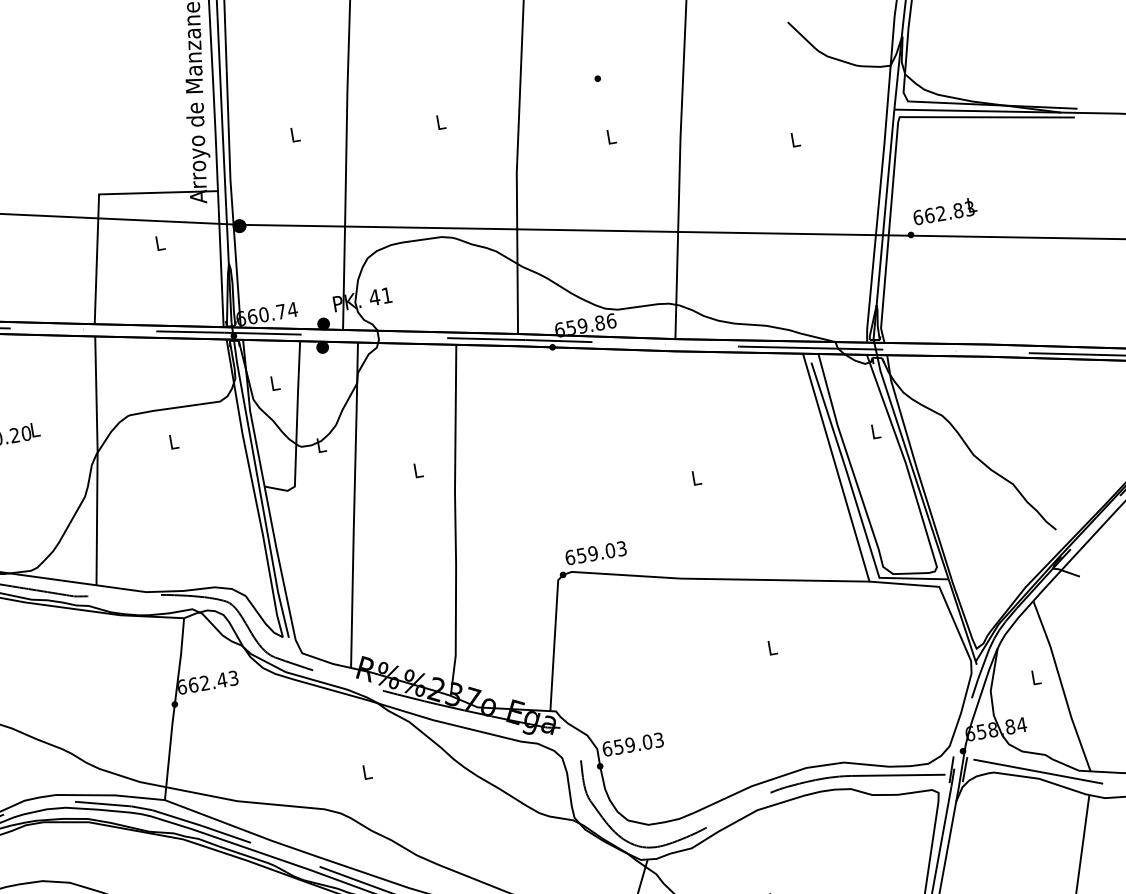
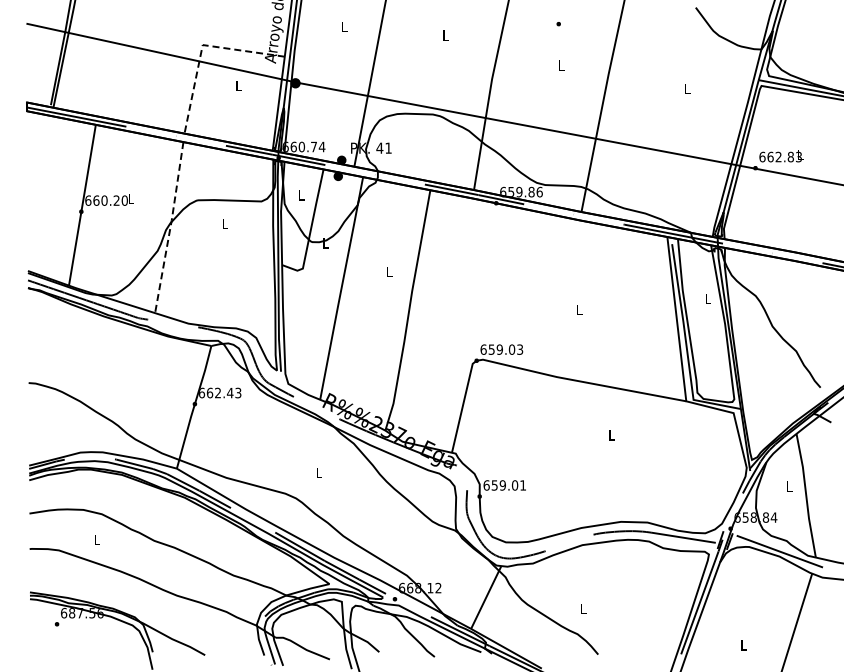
line: (98, 199) -> (201, 48), solid -> dashed
line: (97, 460) -> (170, 227), solid -> dashed
text: (659, 740) -> (523, 485), 659.03 -> 659.01

